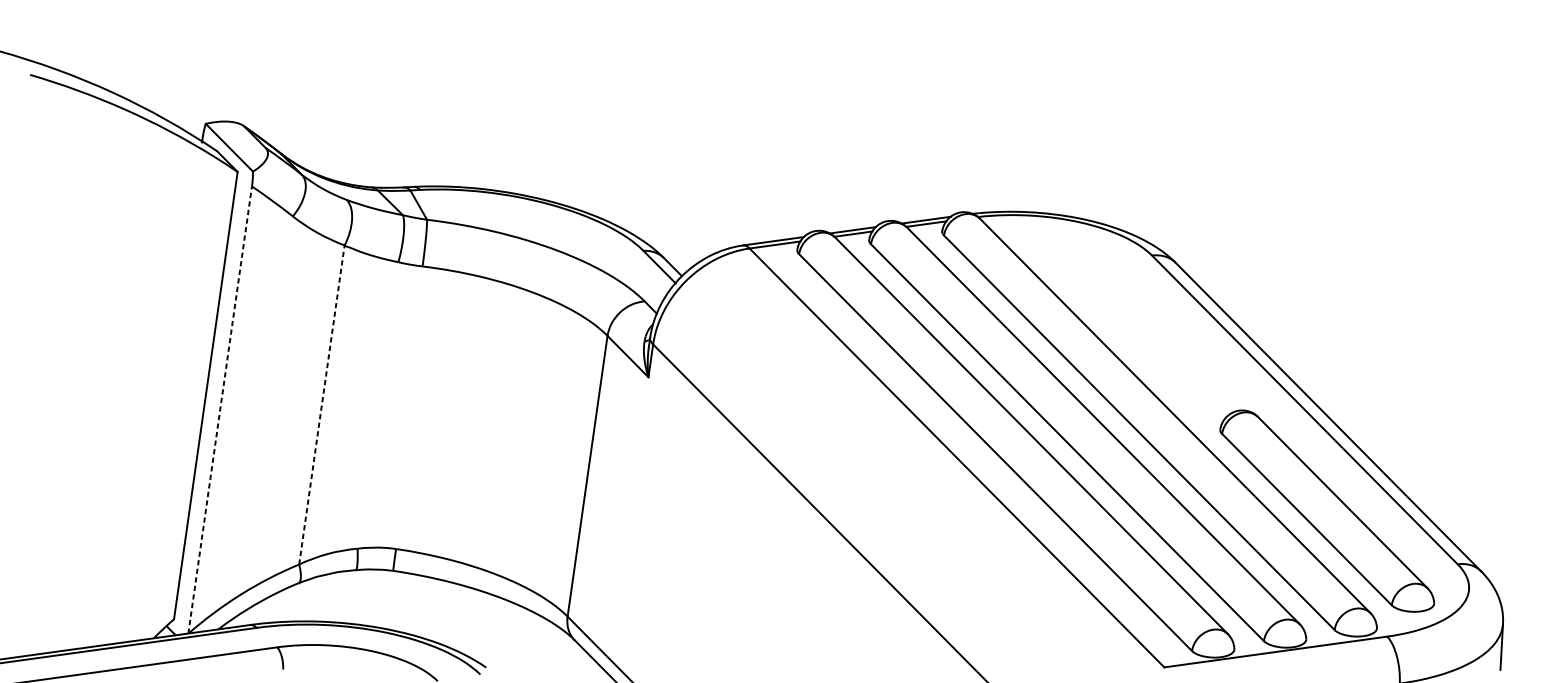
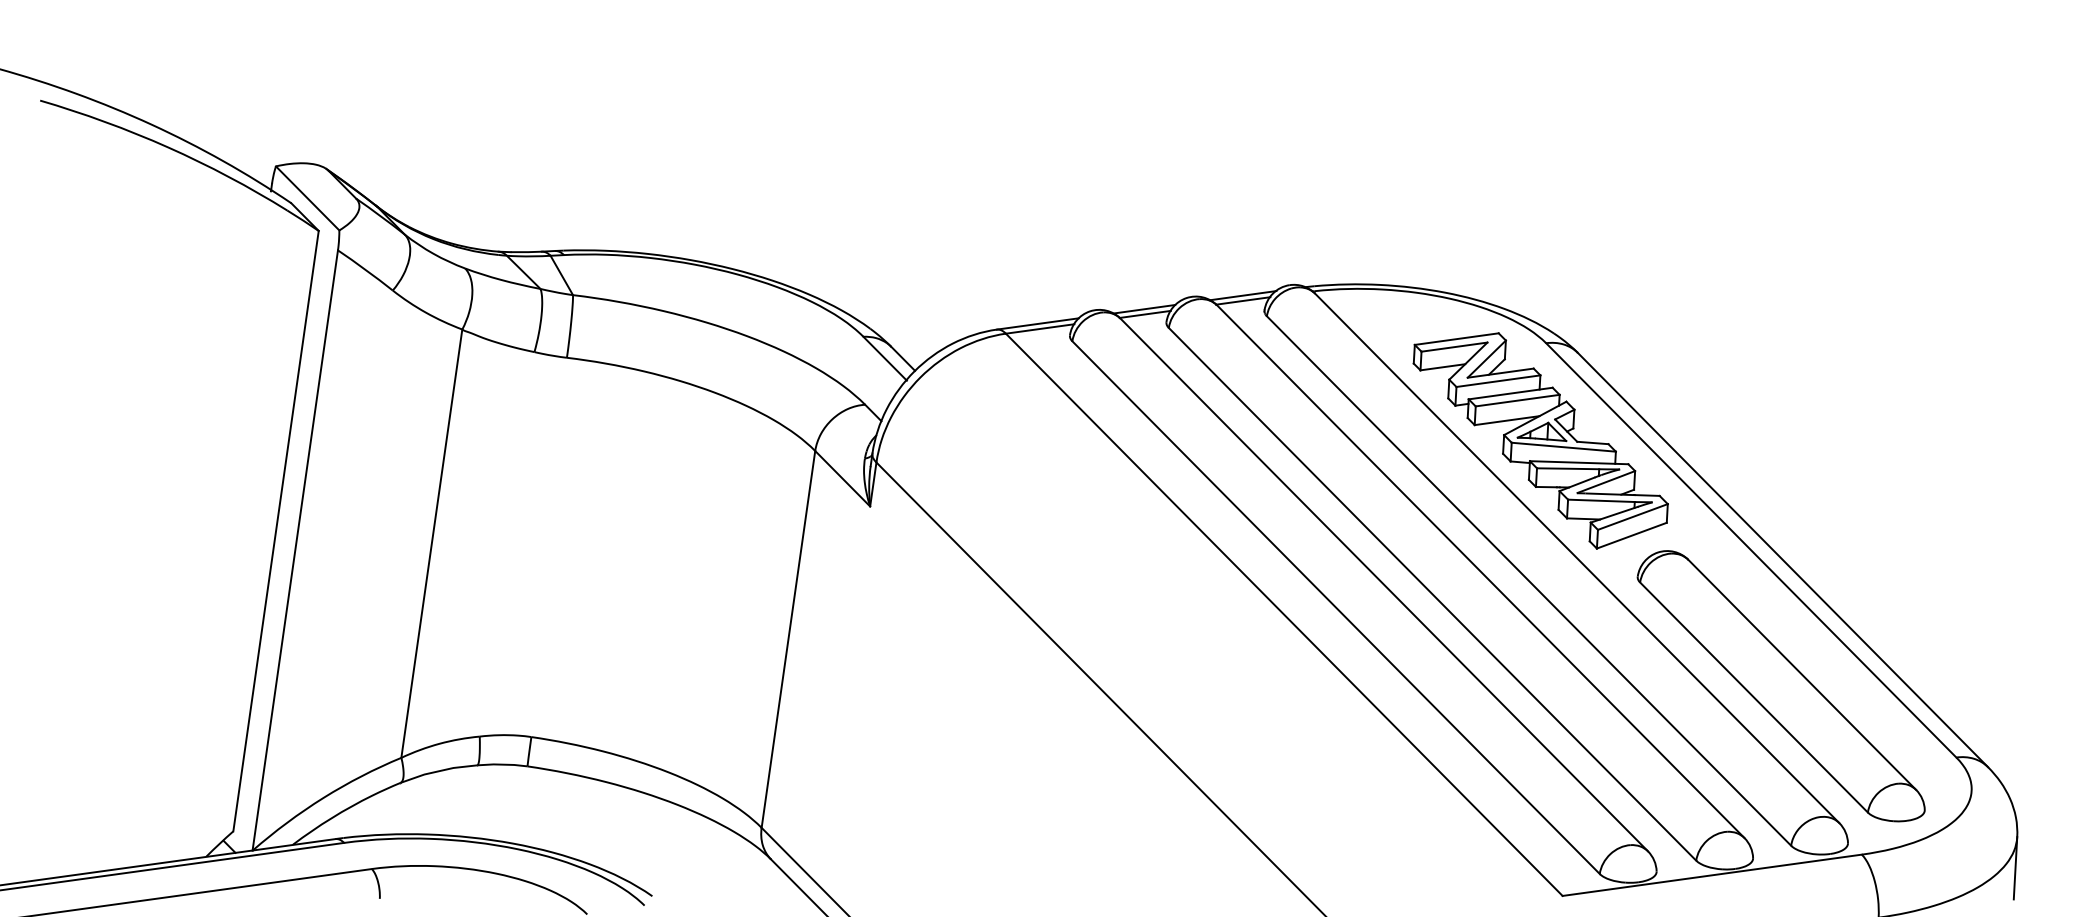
part: (1147, 328) -> (1540, 440), added
line: (321, 404) -> (431, 543), dashed -> solid
line: (220, 410) -> (295, 550), dashed -> solid

